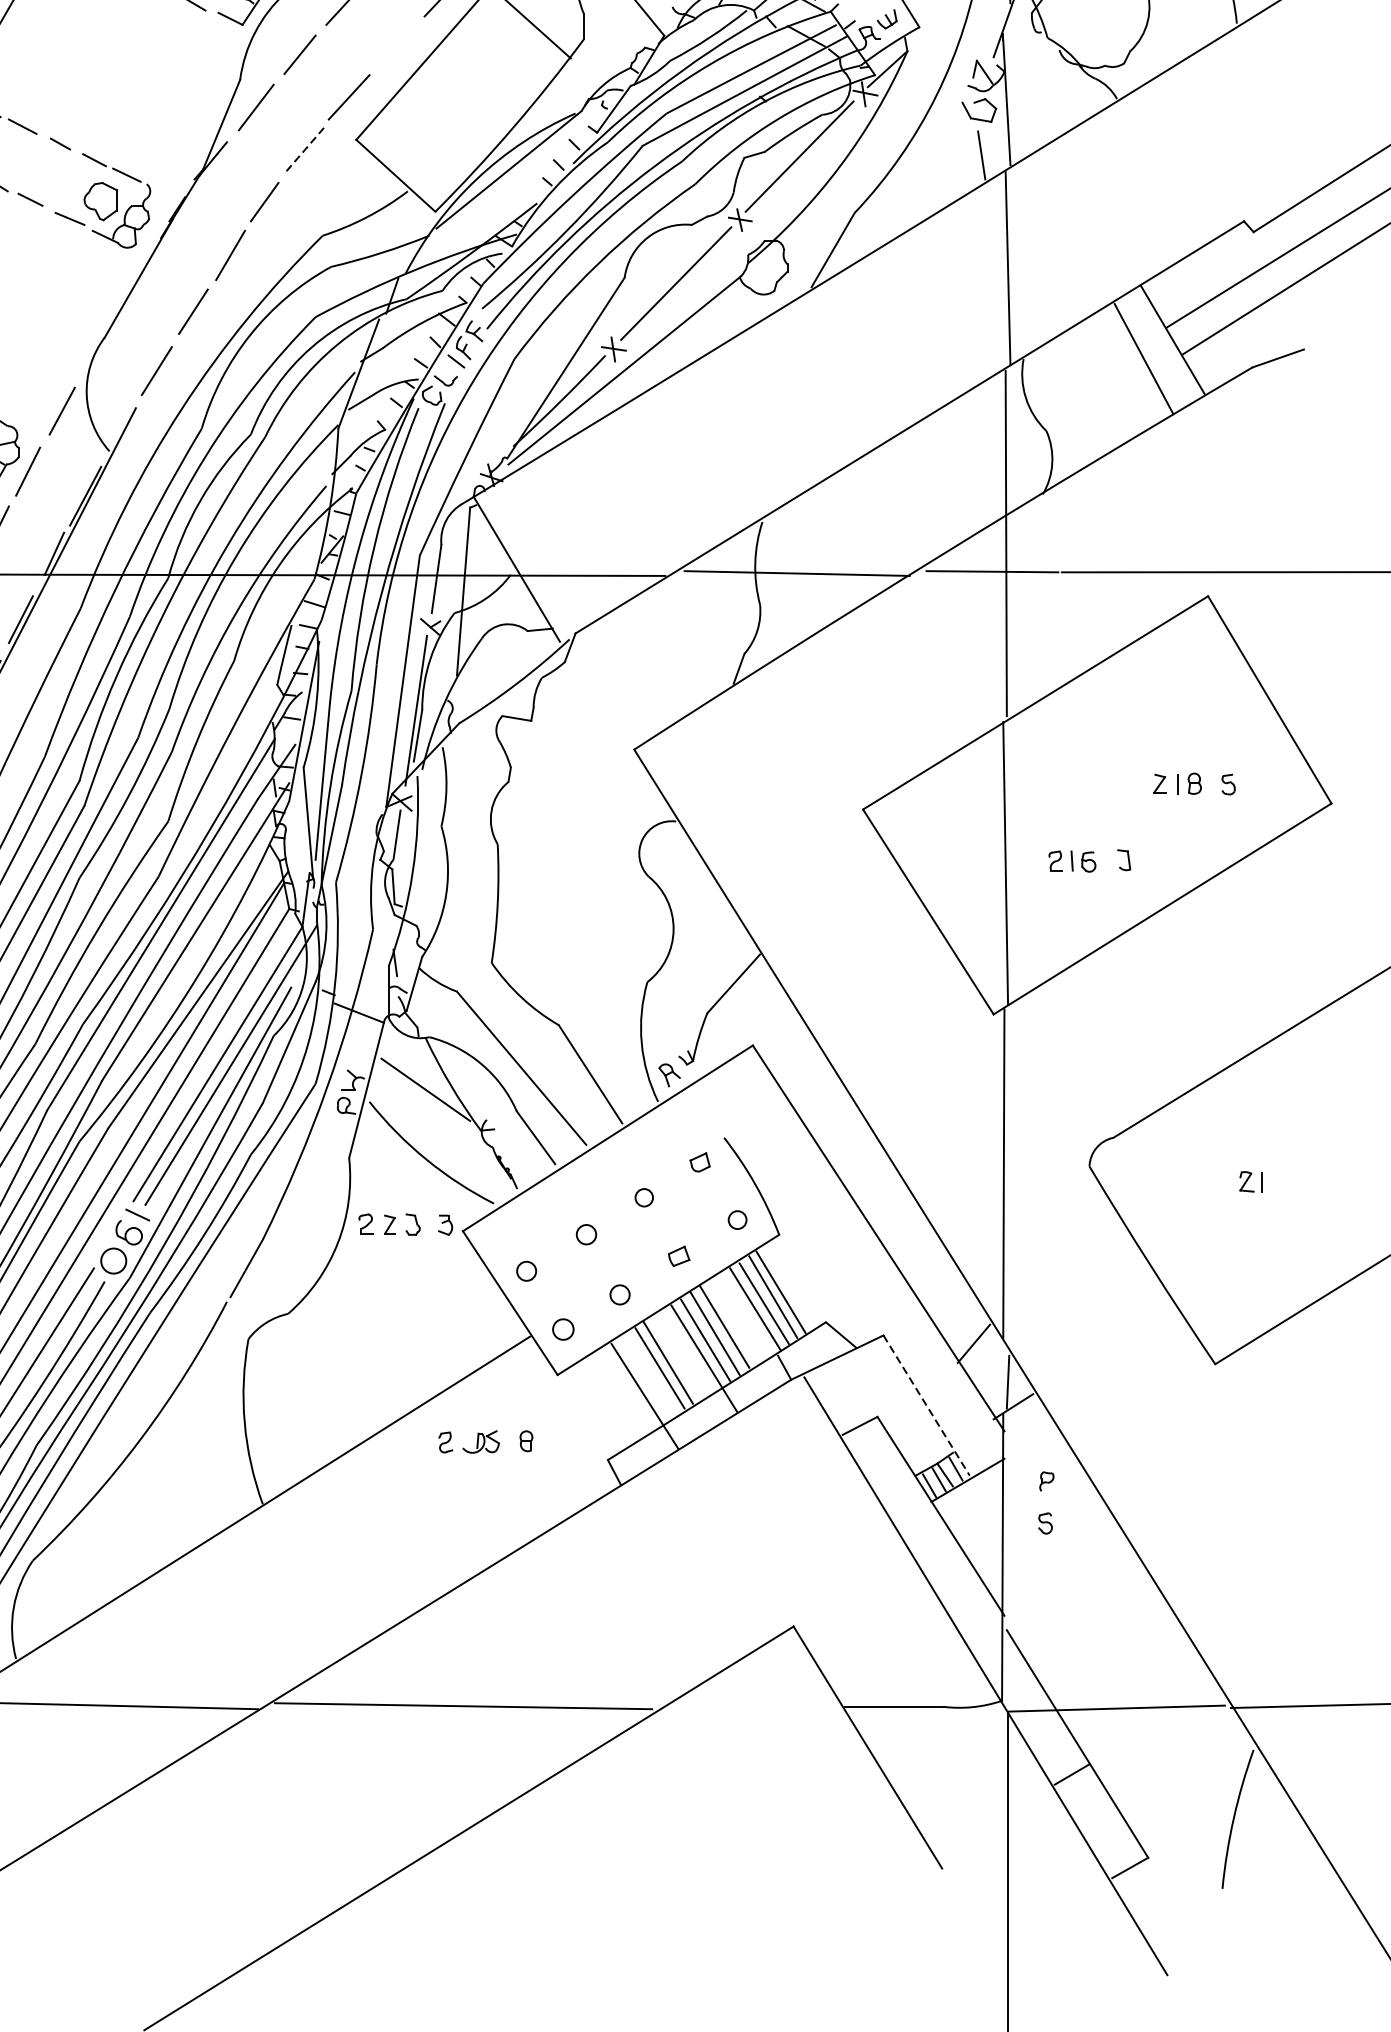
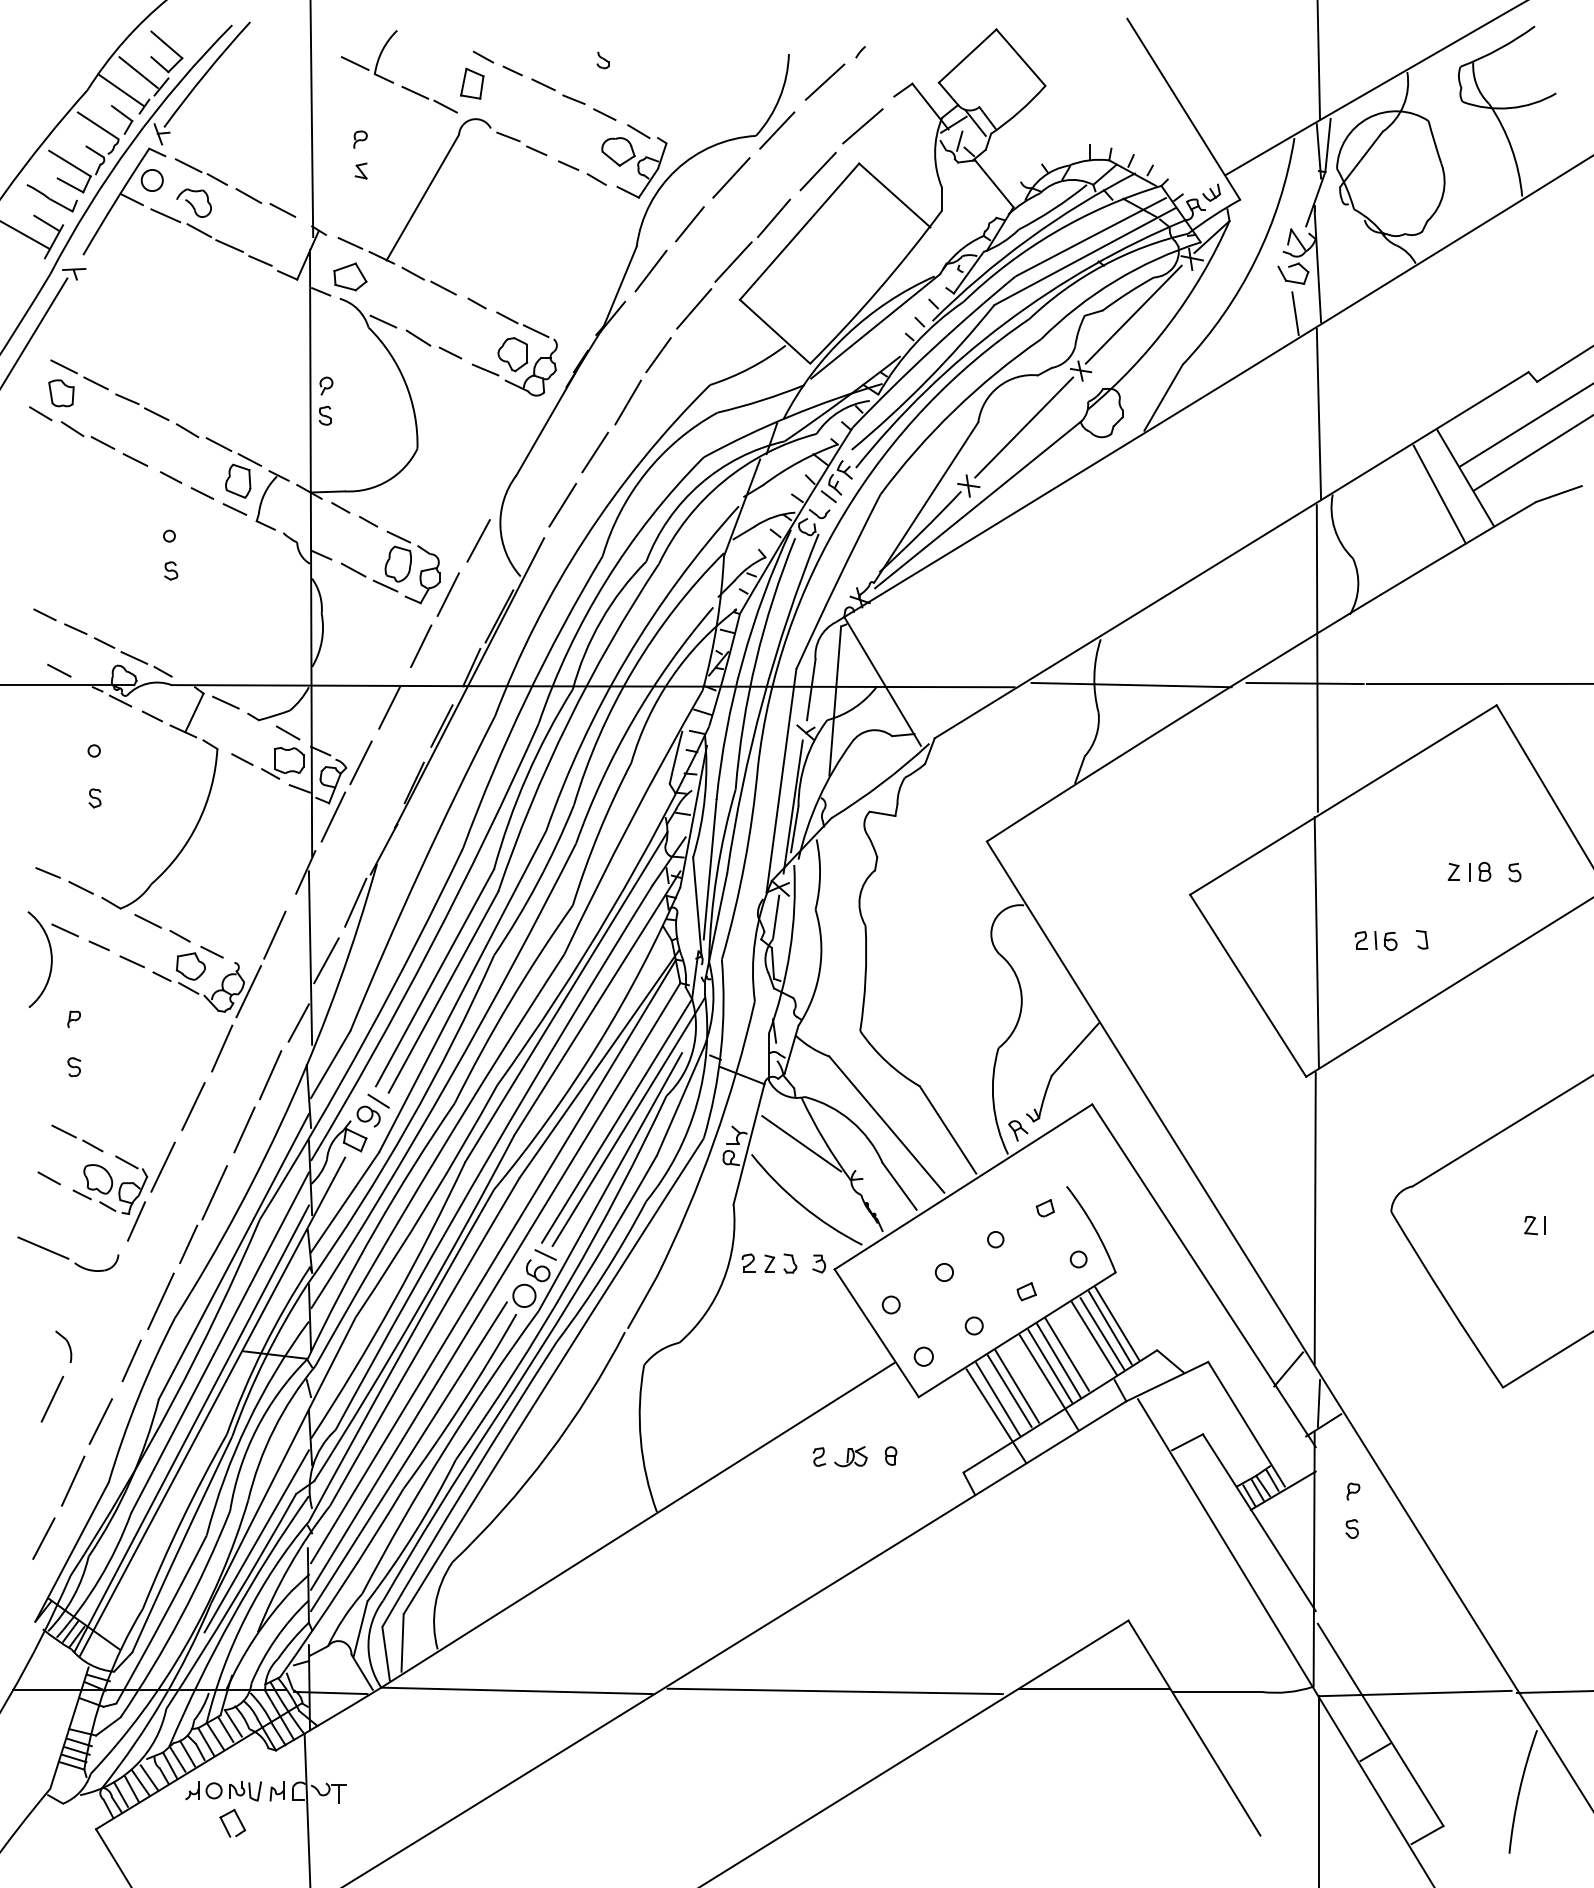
line: (394, 48) -> (773, 218), added
line: (304, 150) -> (693, 309), dashed -> solid
line: (646, 1377) -> (997, 1399), added
line: (926, 1405) -> (1246, 1424), dashed -> solid
line: (754, 1702) -> (1093, 1688), added

